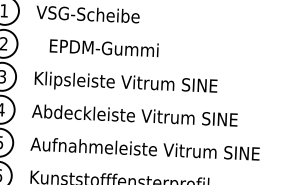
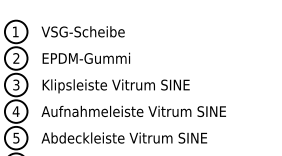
text: (103, 46) -> (85, 57), moved
text: (152, 116) -> (138, 111), Abdeckleiste Vitrum SINE -> Aufnahmeleiste Vitrum SINE
text: (151, 148) -> (138, 137), Aufnahmeleiste Vitrum SINE -> Abdeckleiste Vitrum SINE

